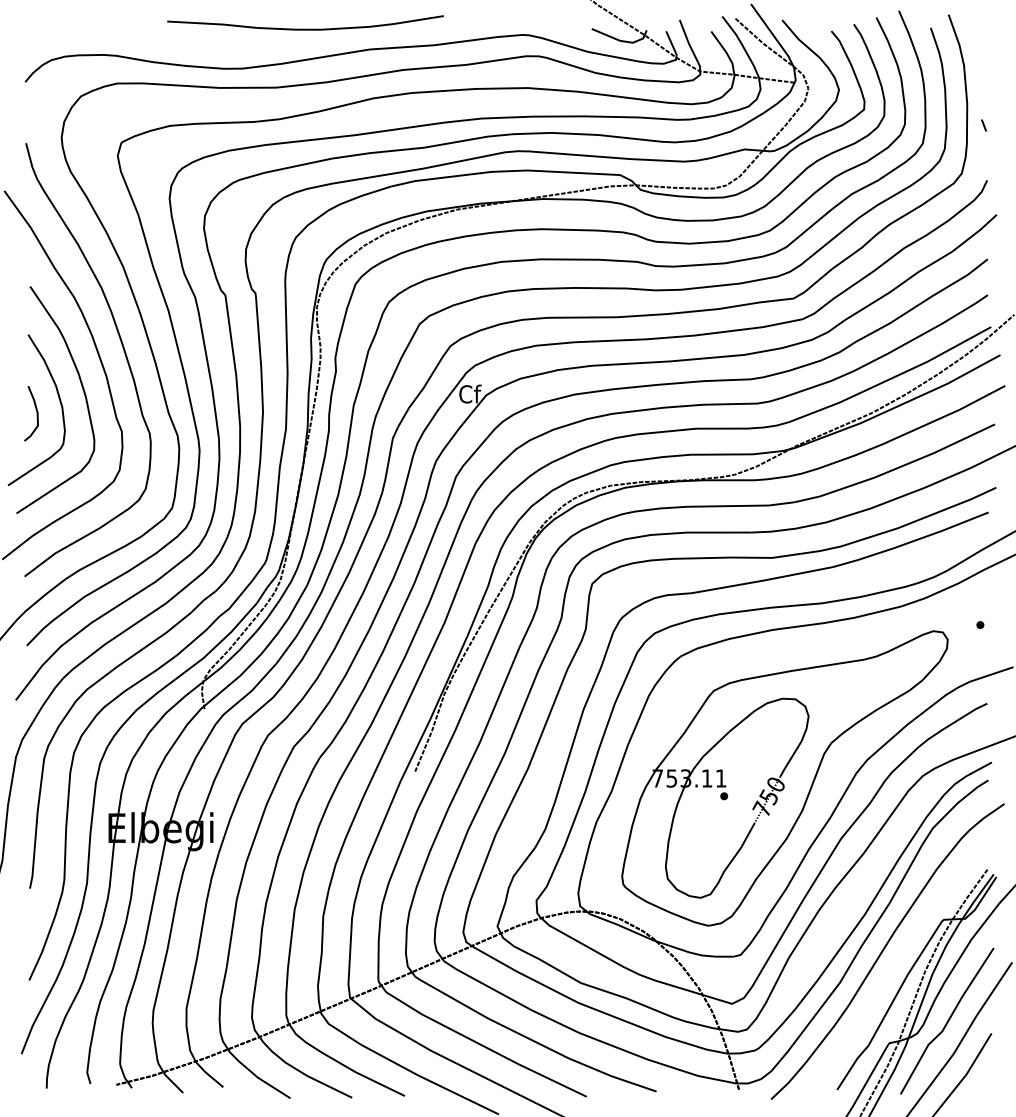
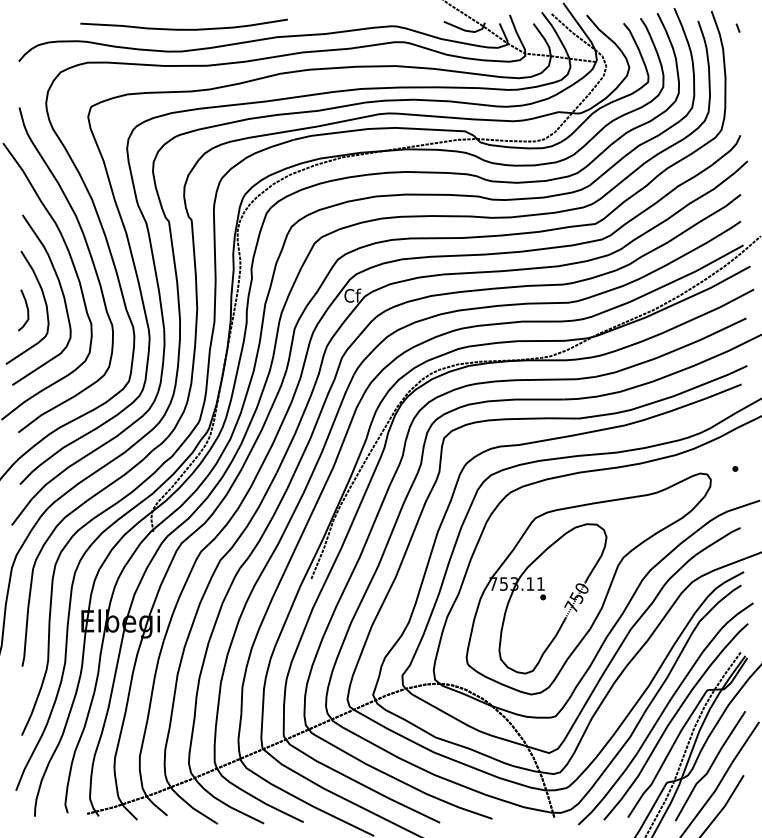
curve: (305, 28) -> (184, 28), moved
line: (983, 125) -> (737, 28), moved
curve: (896, 960) -> (672, 720), added

